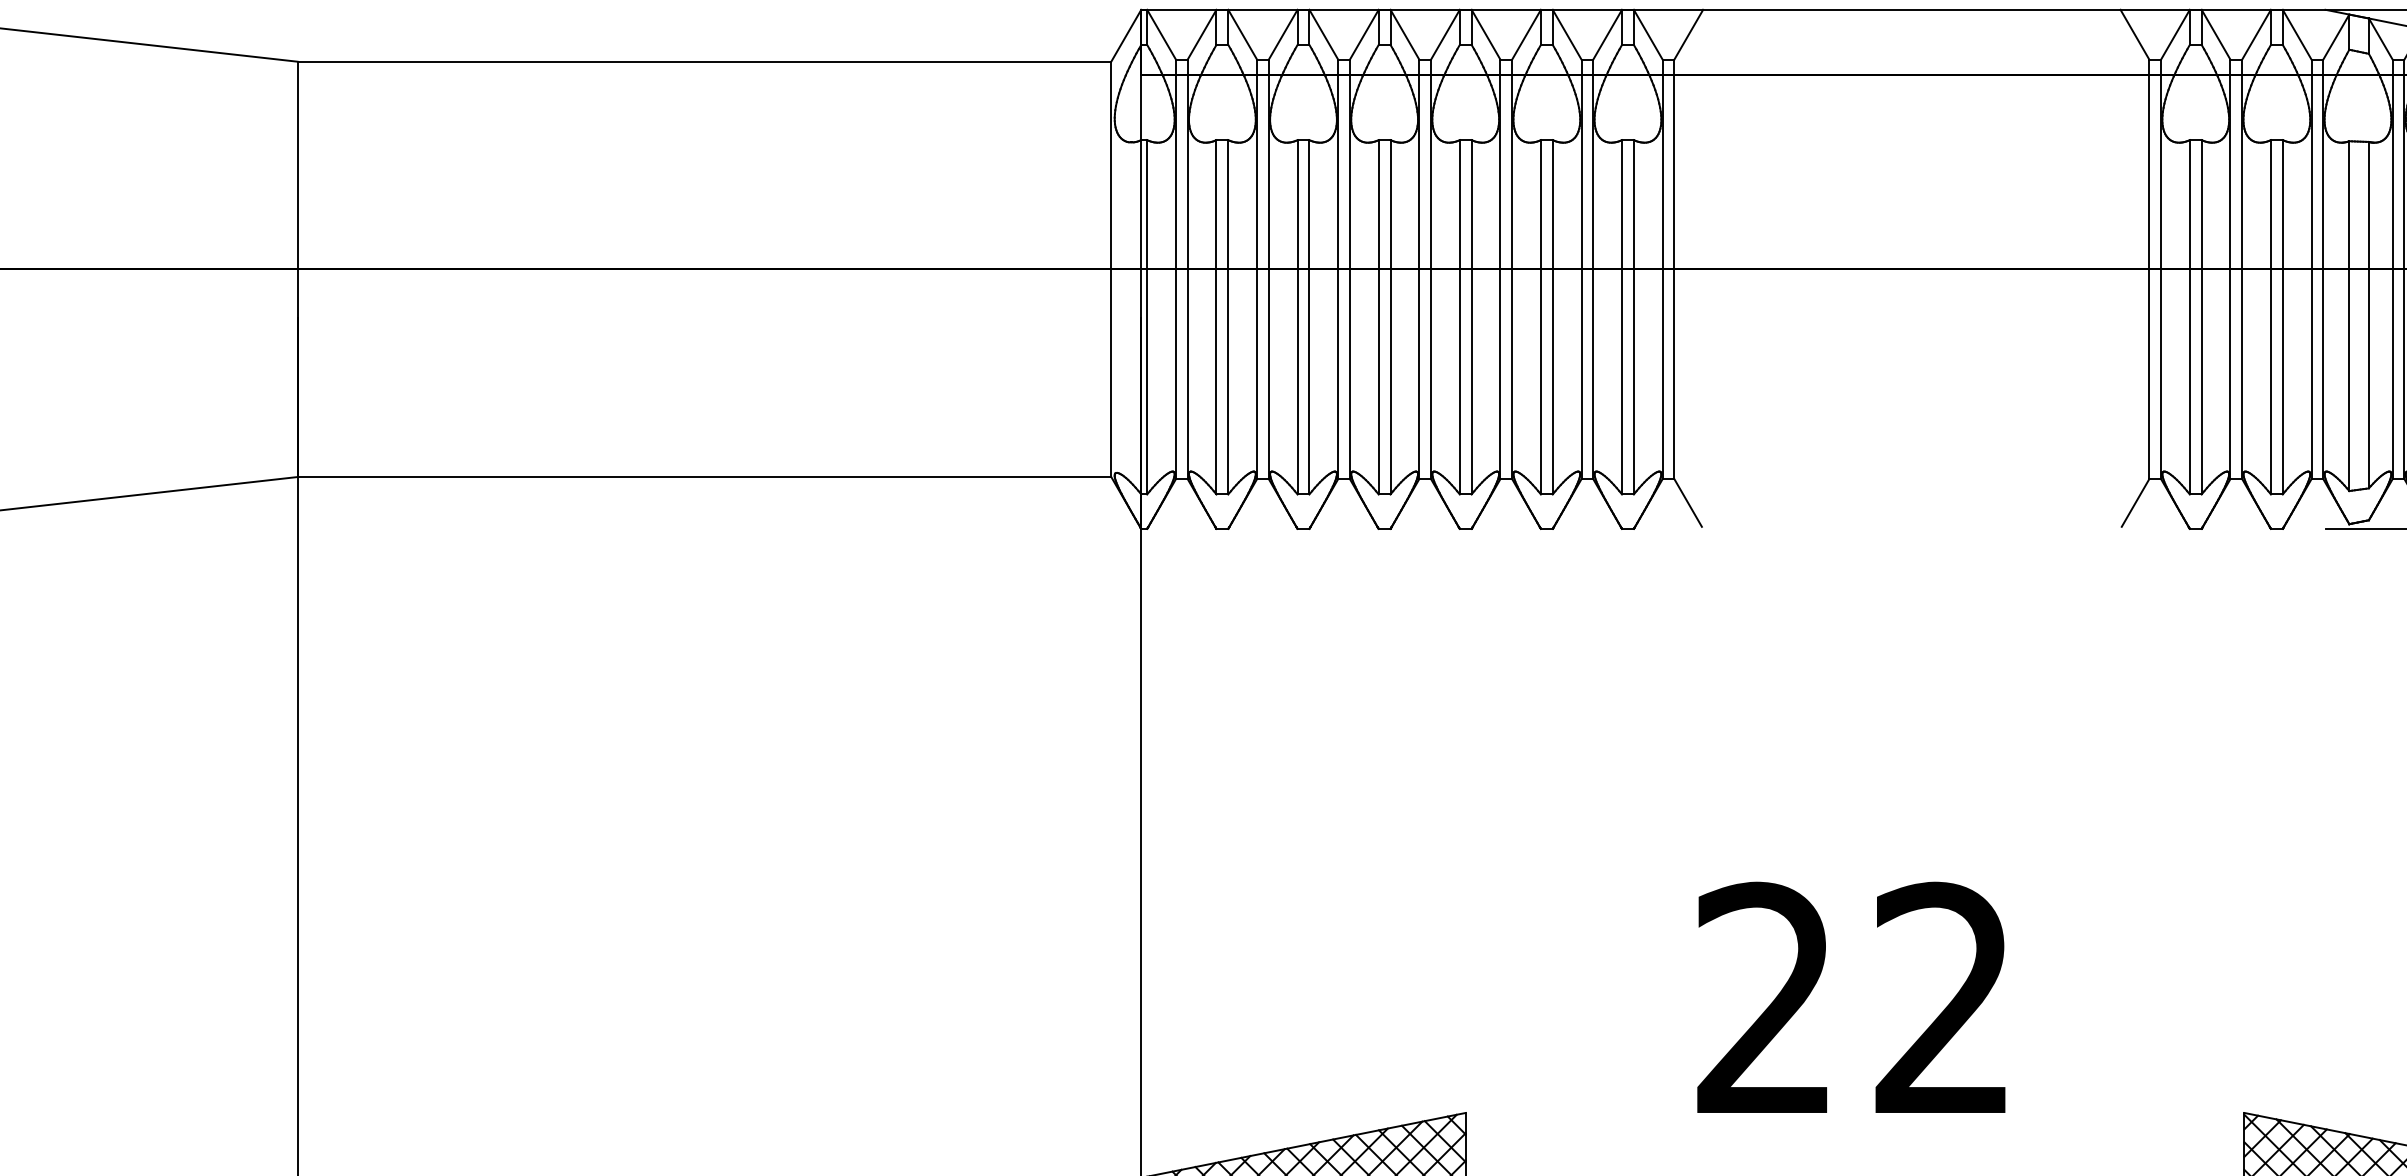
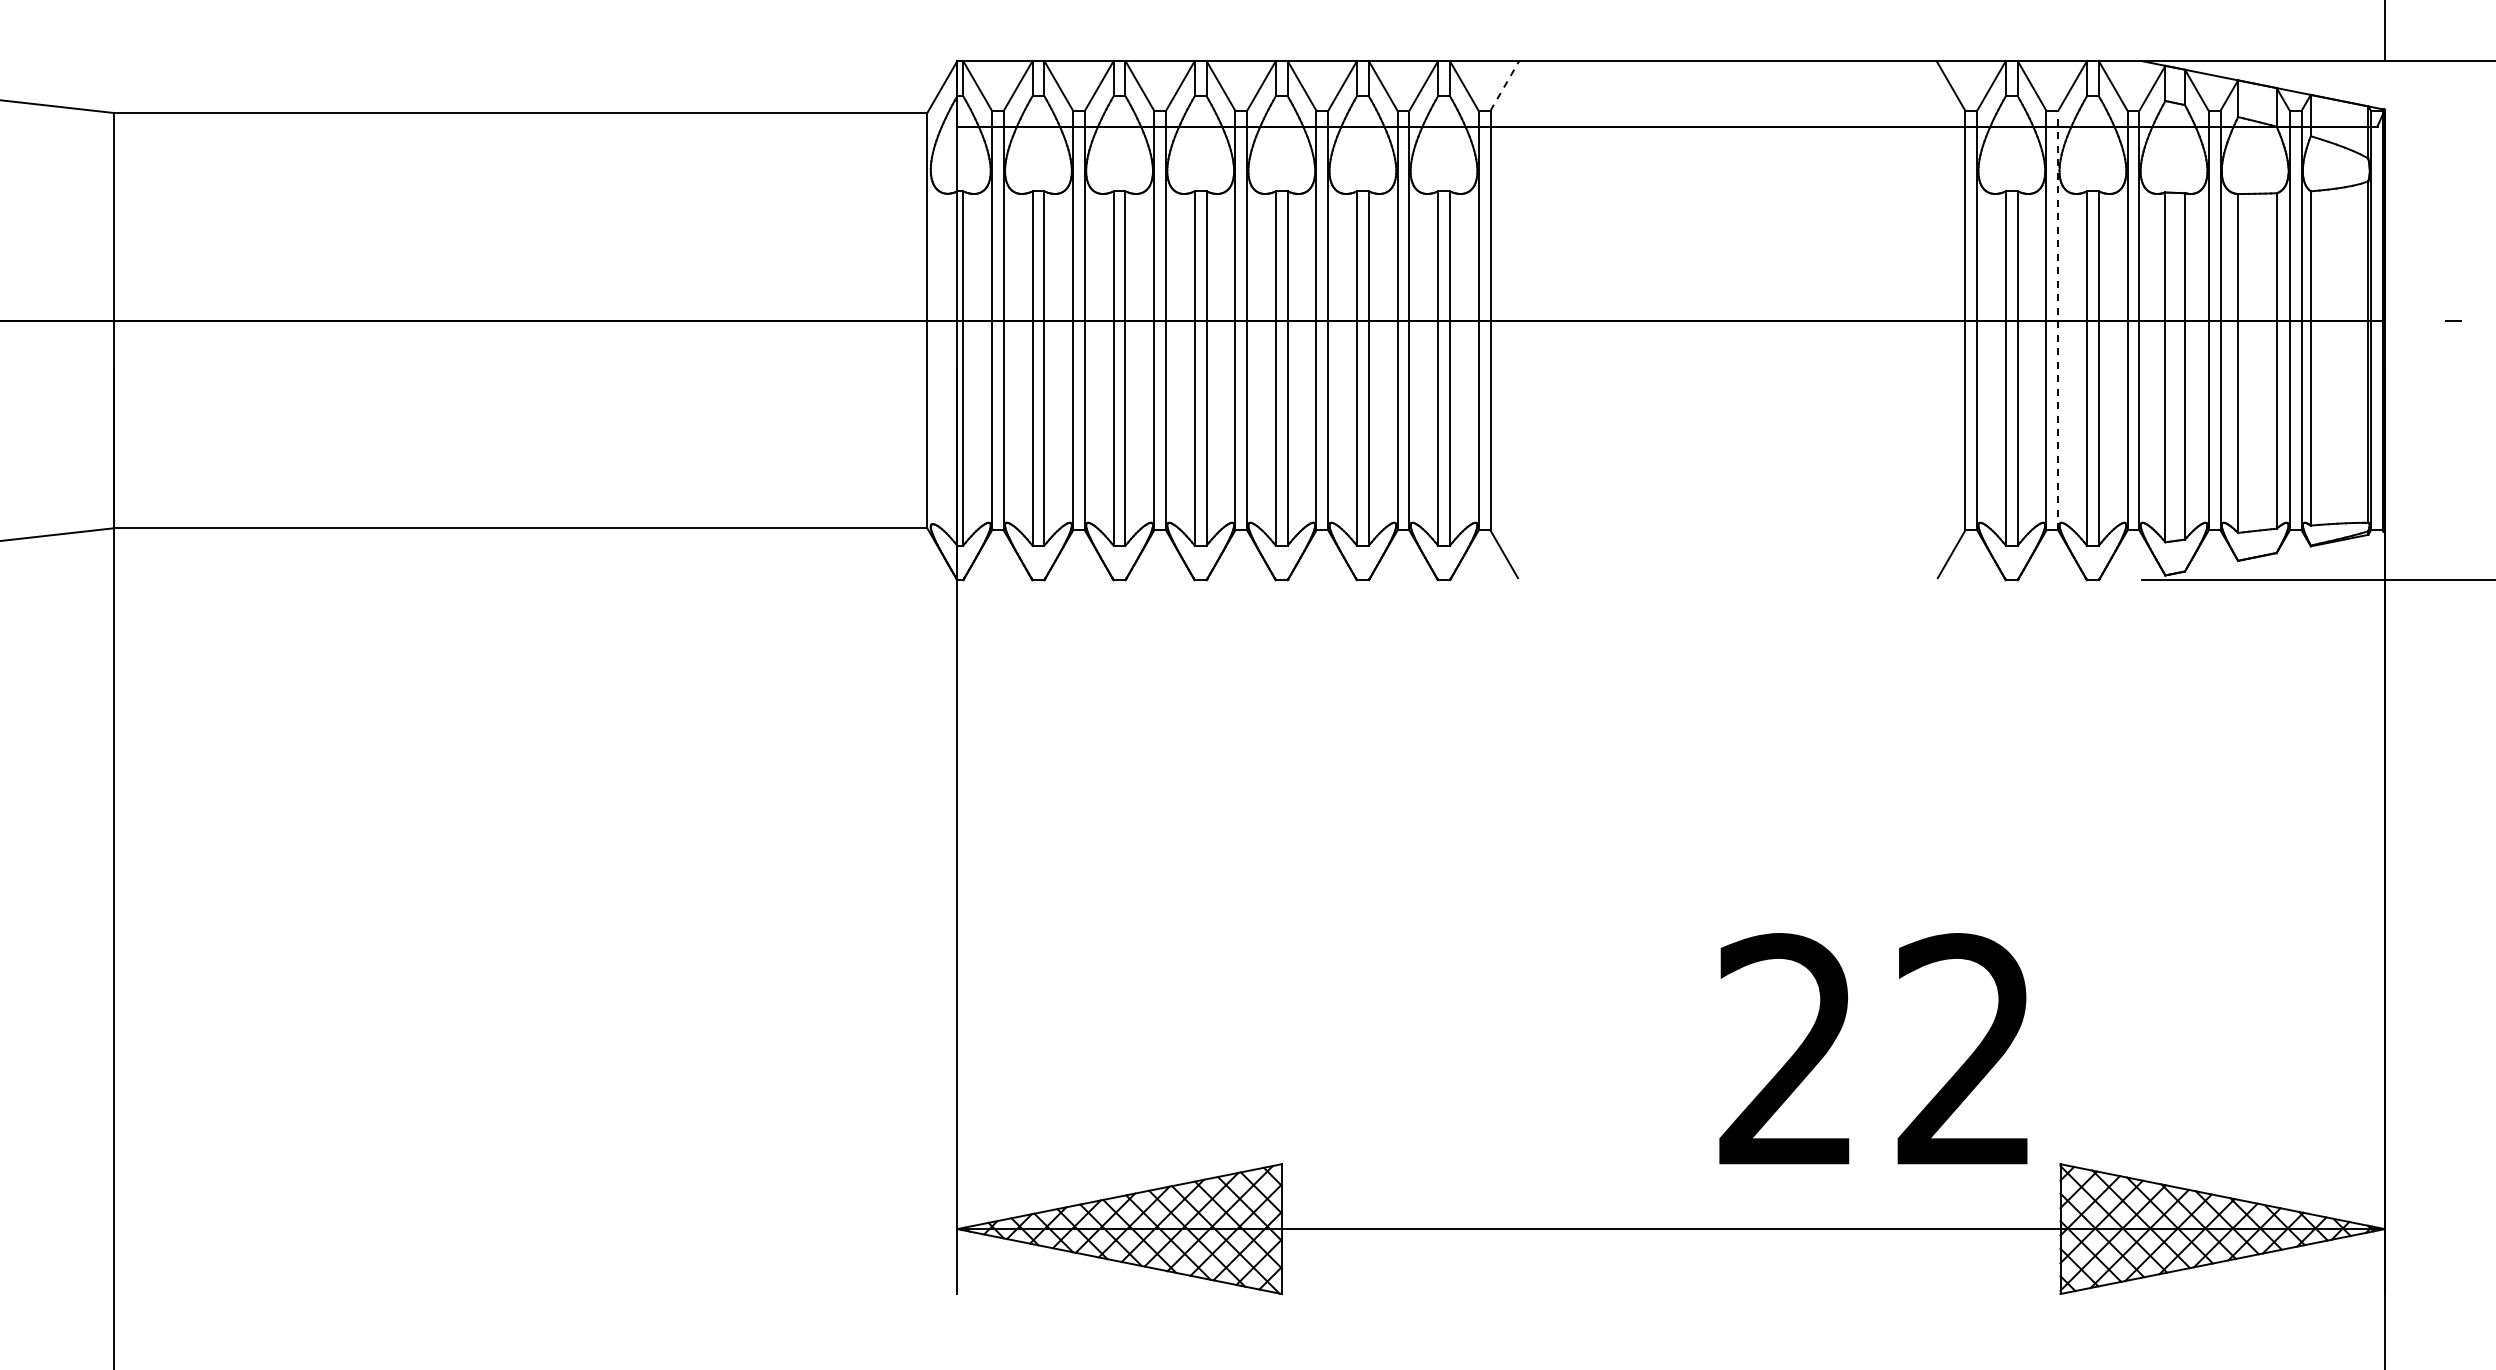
line: (1688, 34) -> (1504, 85), solid -> dashed
line: (2242, 269) -> (2058, 320), solid -> dashed
text: (1851, 997) -> (1873, 1048), moved

